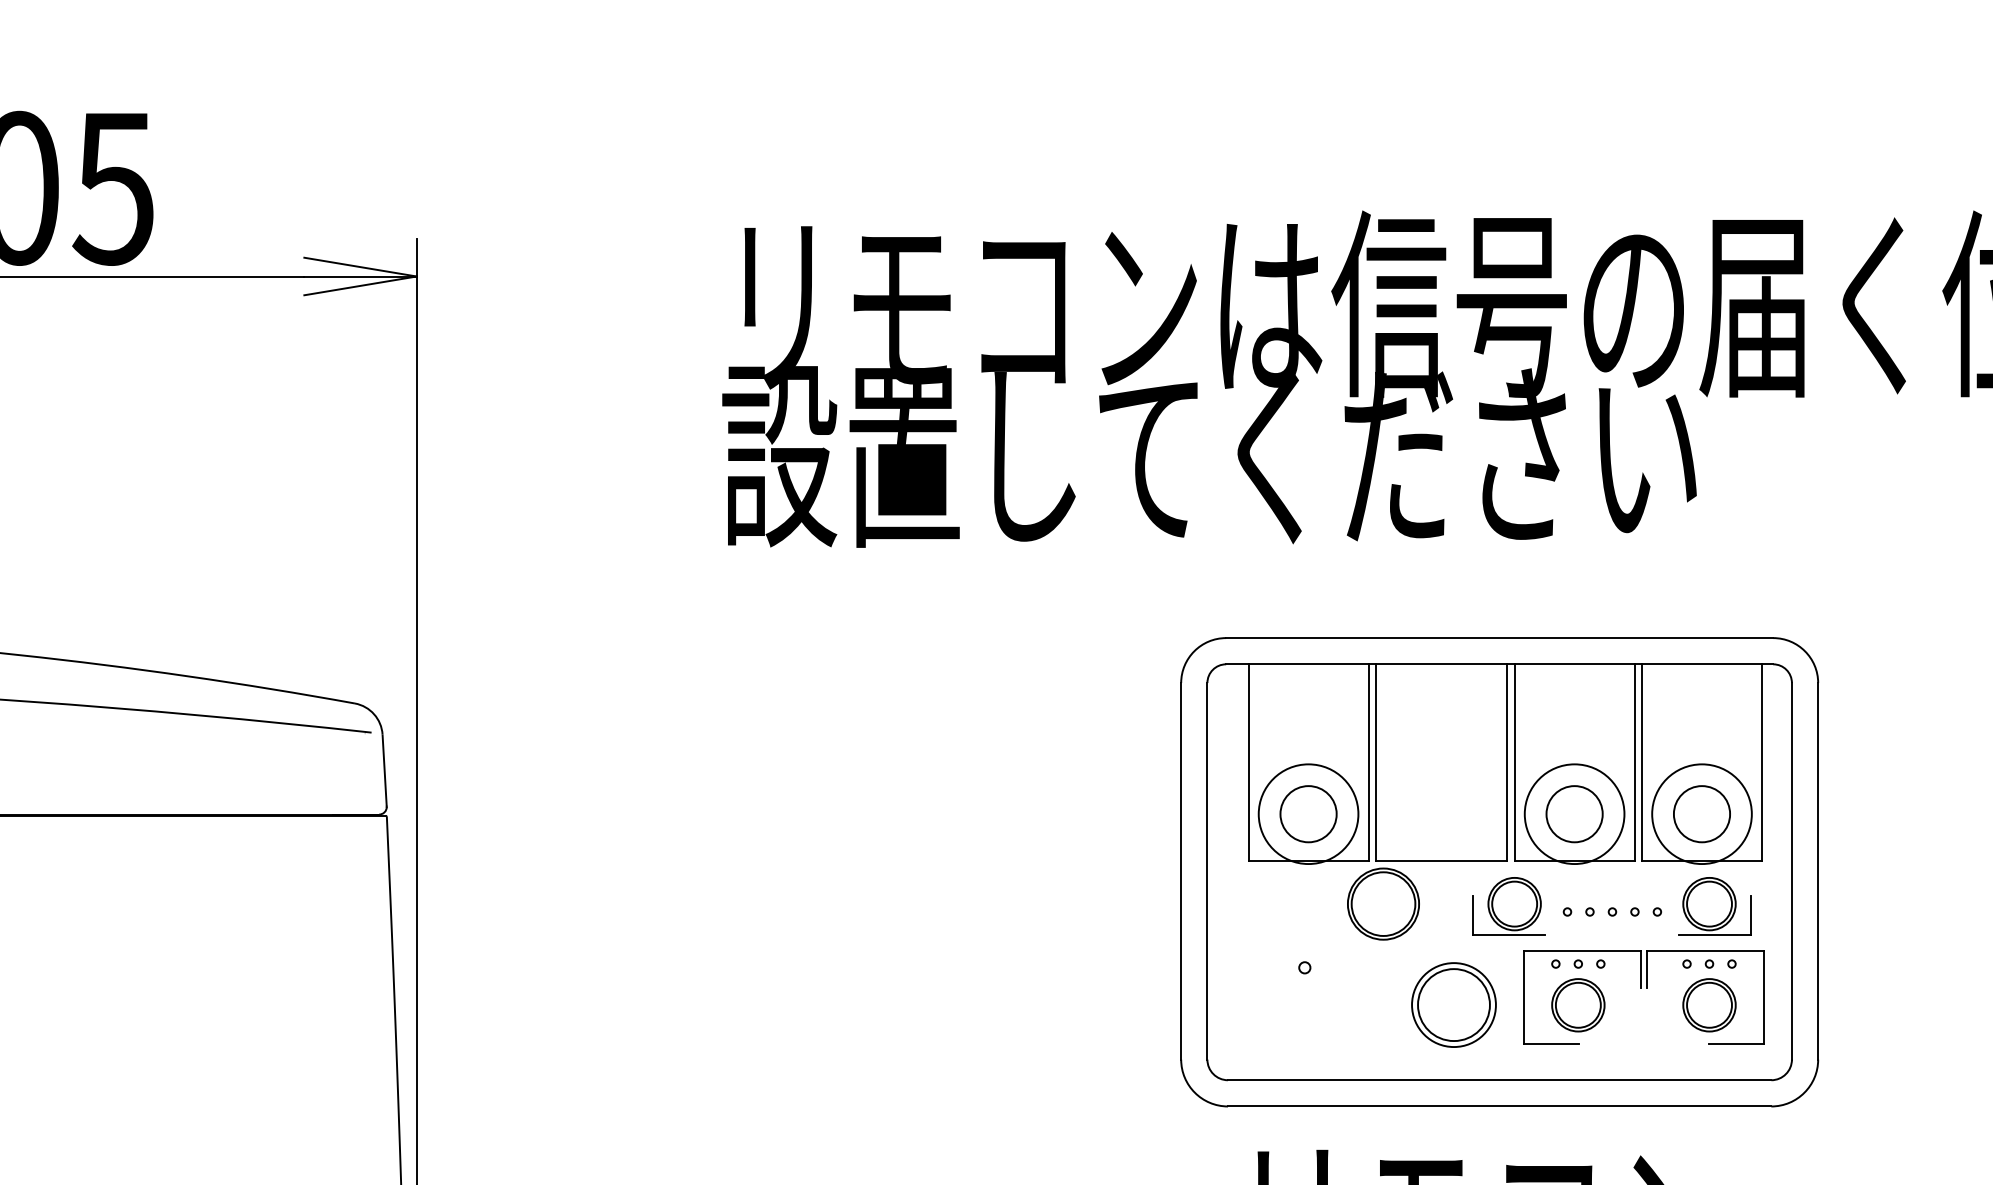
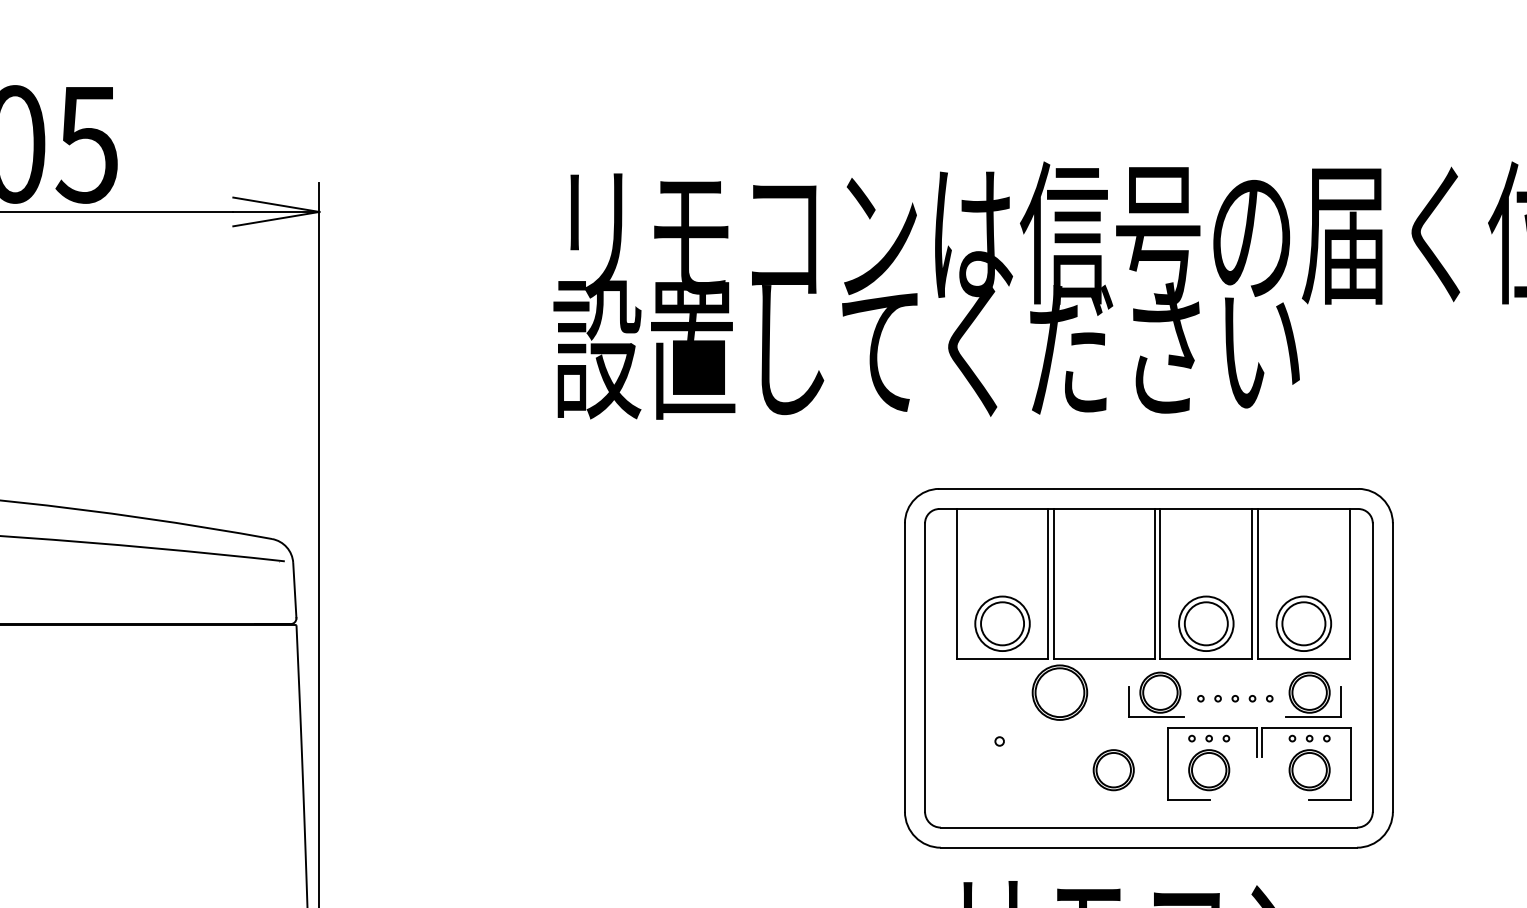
circle: (1308, 813) -> (1002, 623), size x0.71
circle: (1574, 813) -> (1206, 623), size x0.71
circle: (1701, 813) -> (1303, 623), size x0.71
part: (1453, 1005) -> (1113, 770), size x0.62

